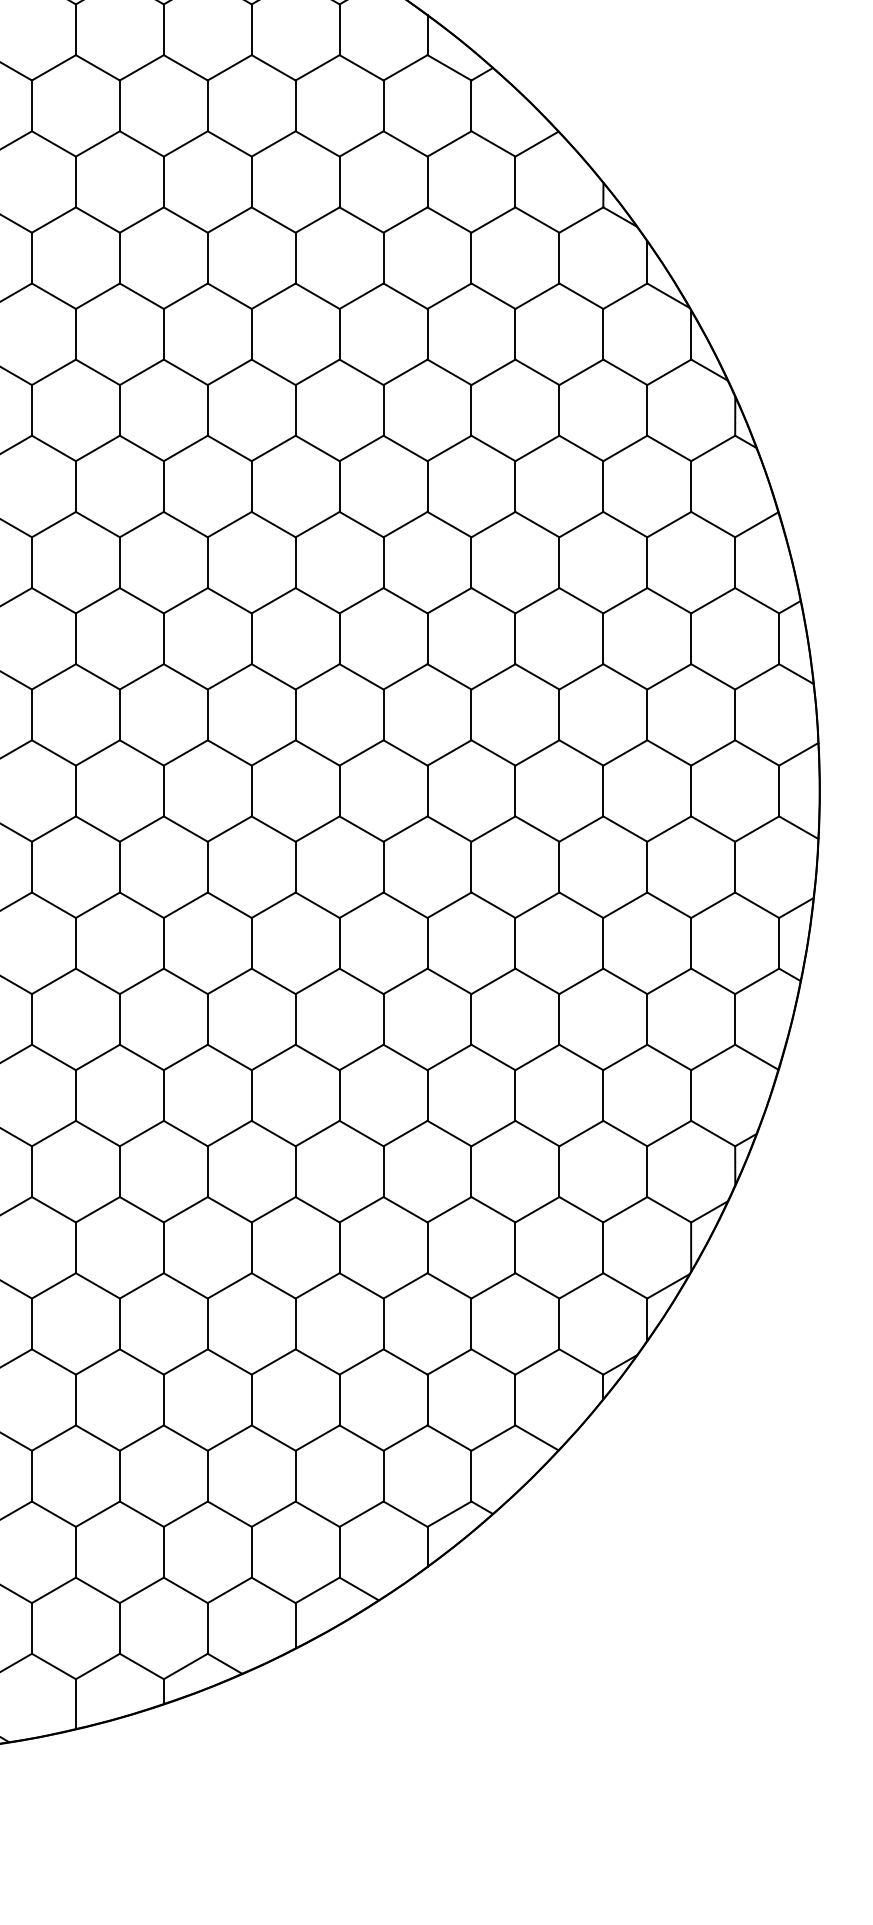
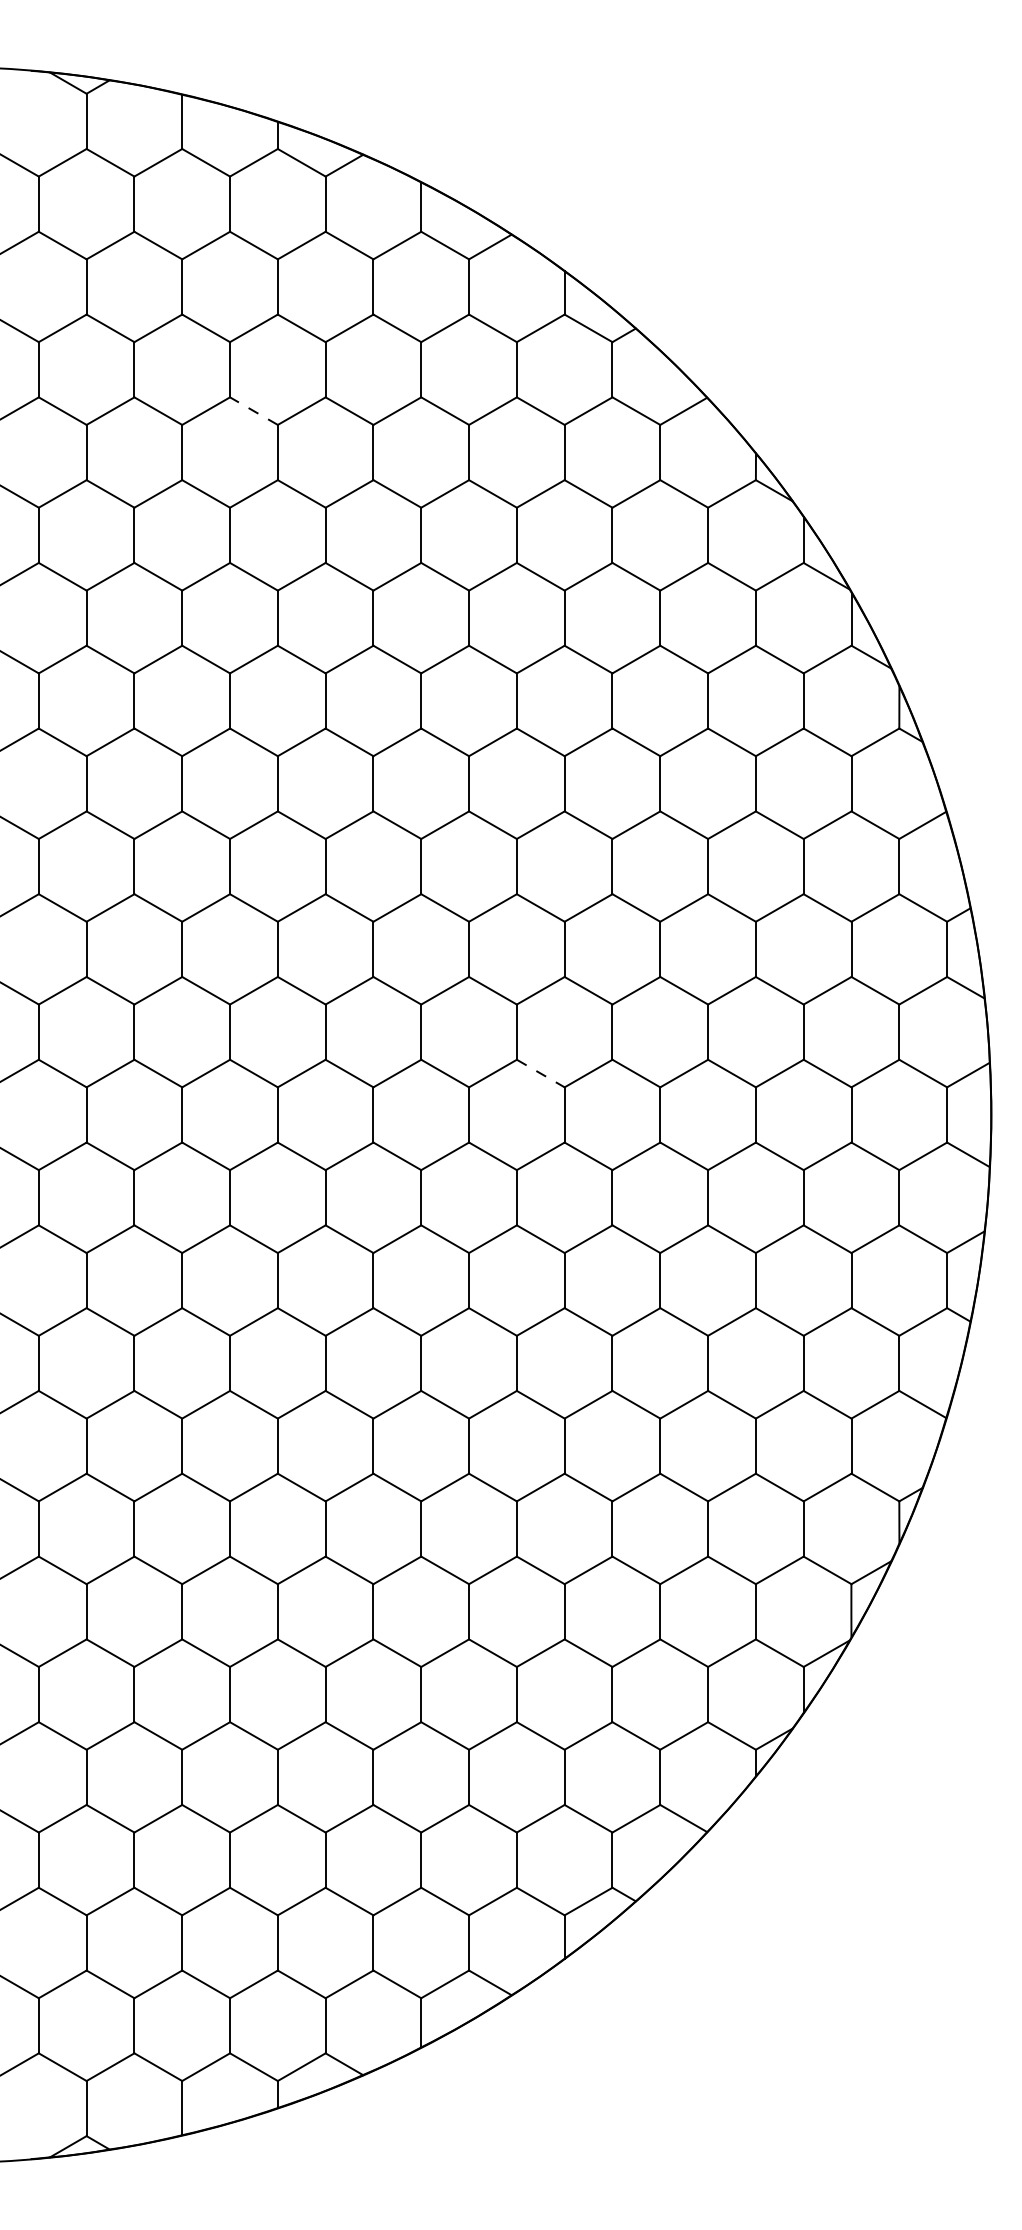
line: (141, 144) -> (253, 411), solid -> dashed
line: (405, 752) -> (540, 1073), solid -> dashed

